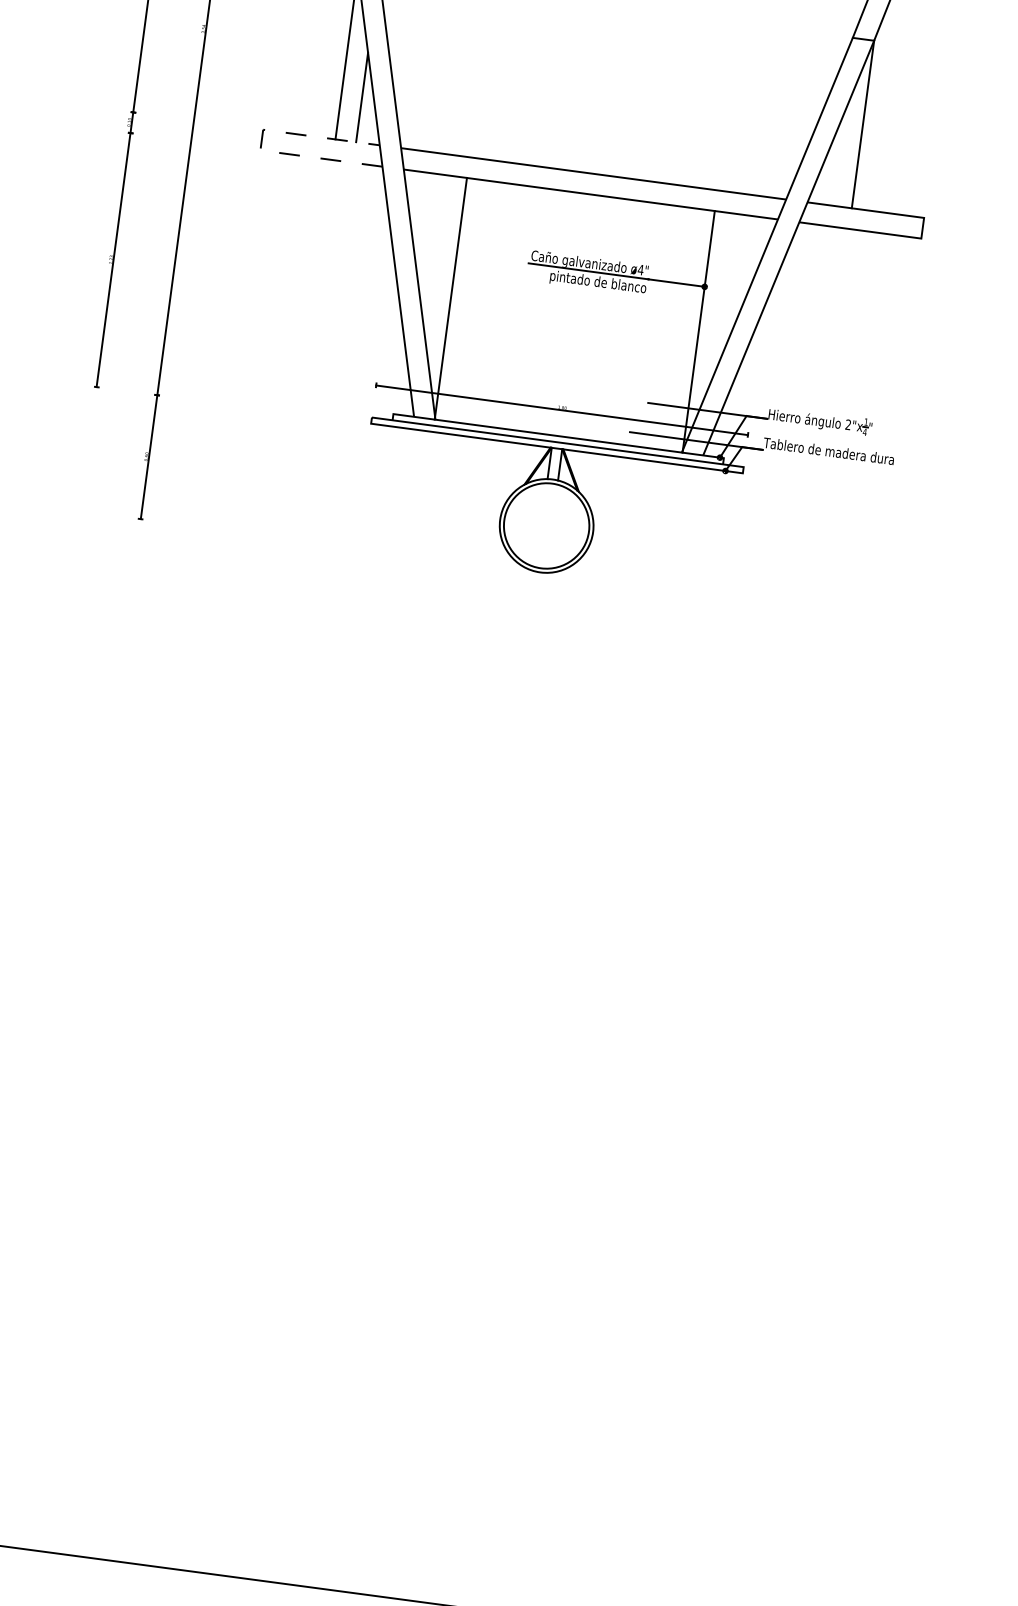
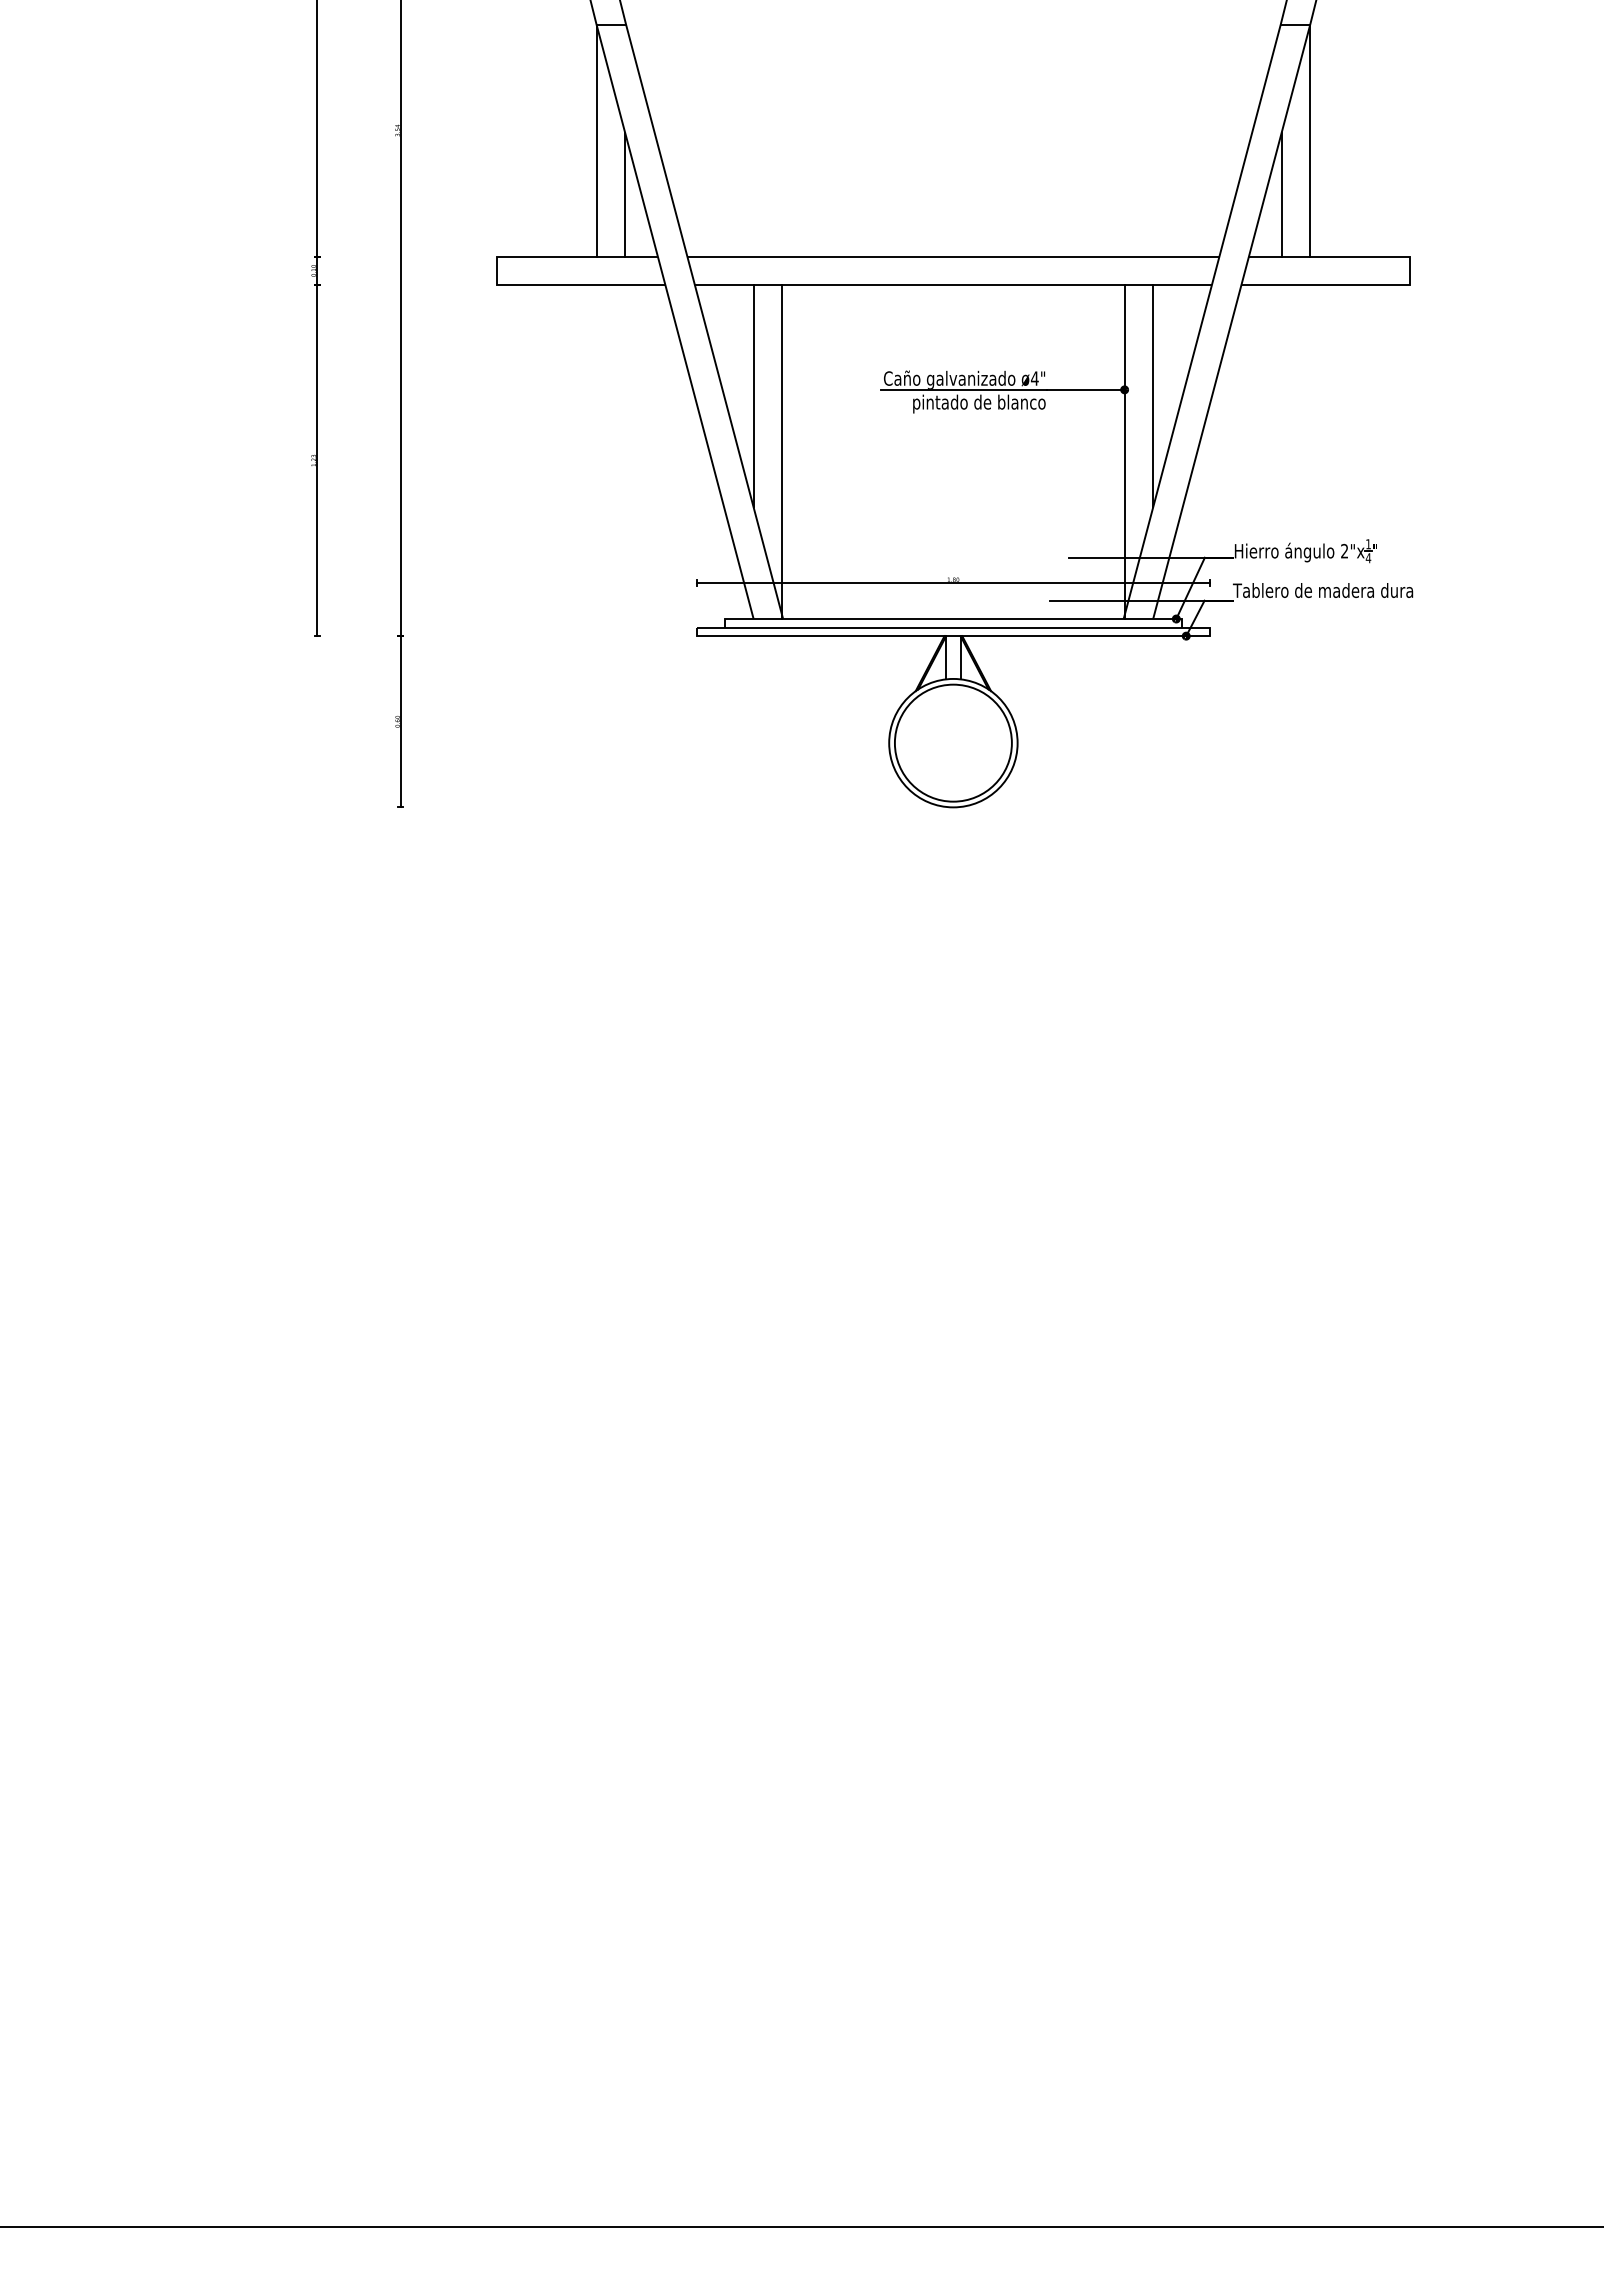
line: (261, 142) -> (496, 274), dashed -> solid
line: (837, 160) -> (1281, 194), added
line: (435, 255) -> (753, 396), added
line: (724, 294) -> (1153, 396), added

